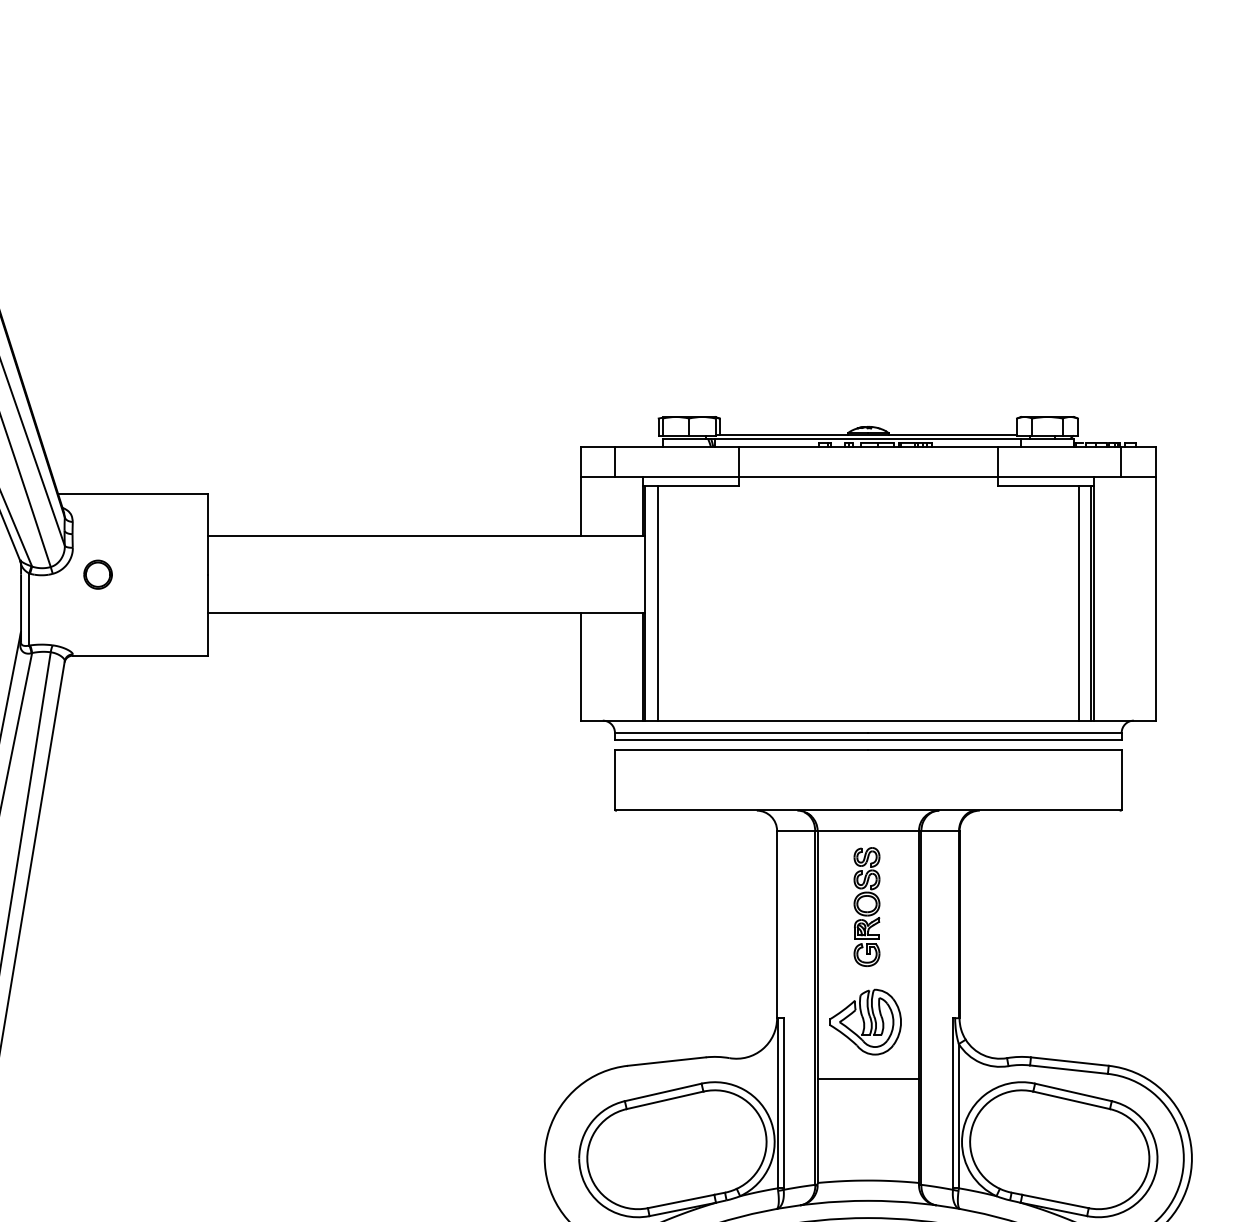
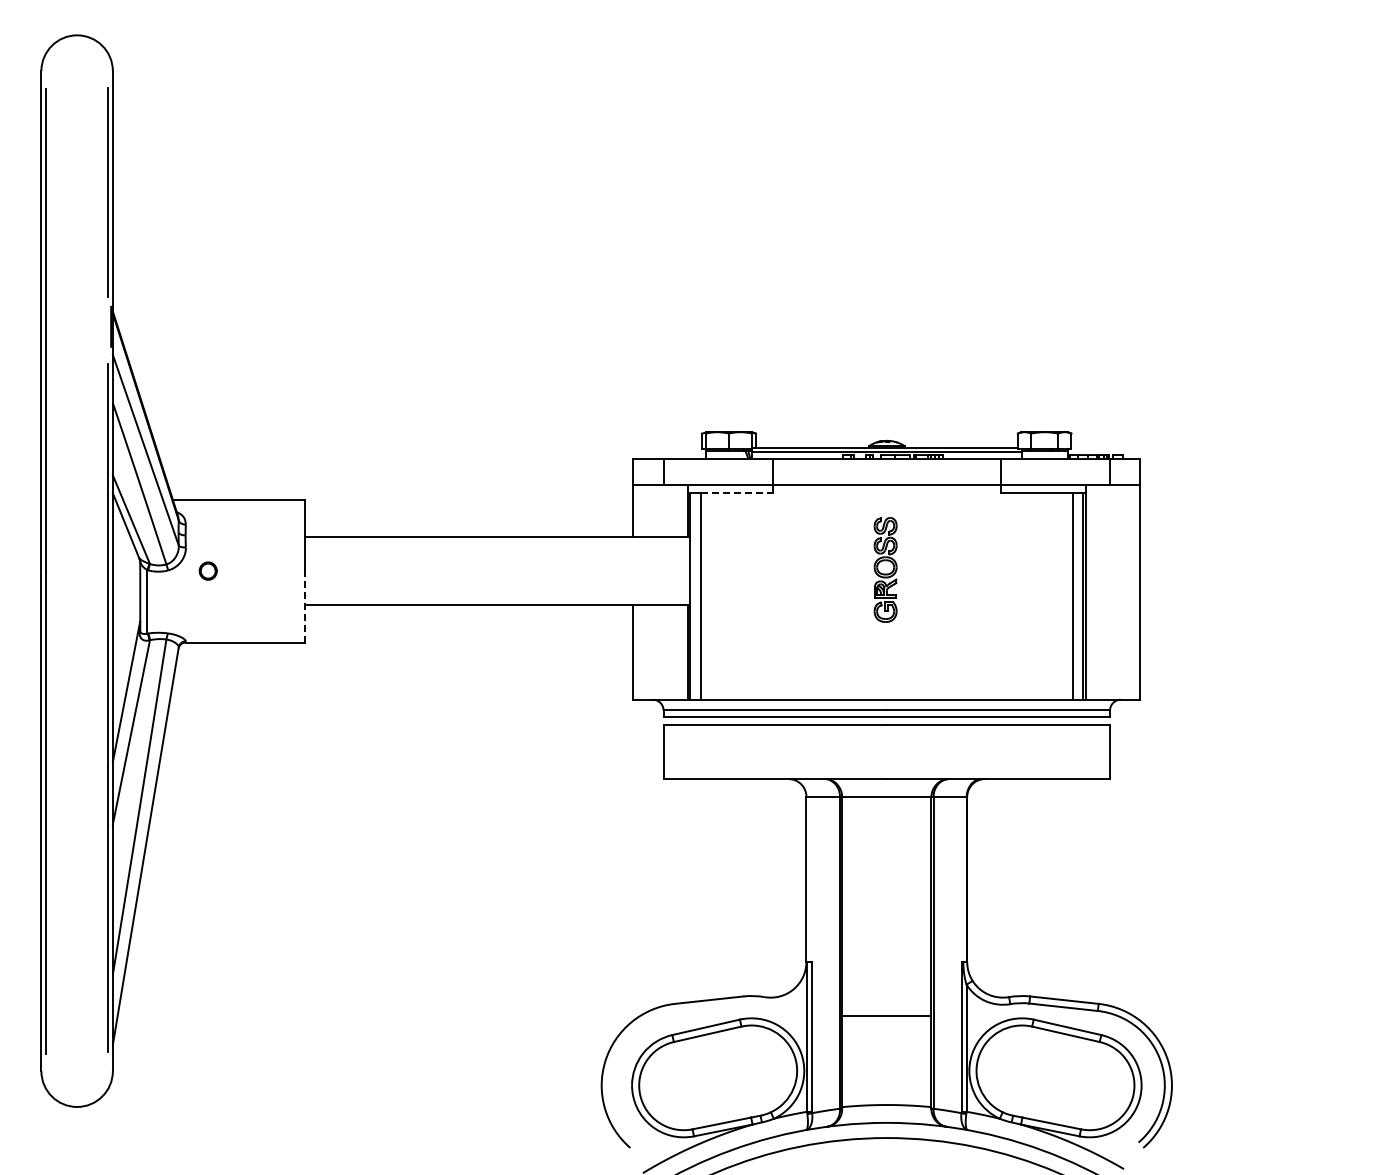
line: (697, 485) -> (736, 492), solid -> dashed
part: (98, 573) -> (208, 570), size x0.7
line: (207, 614) -> (304, 606), solid -> dashed
part: (866, 906) -> (885, 569), moved
part: (865, 1022) -> (884, 965), removed

